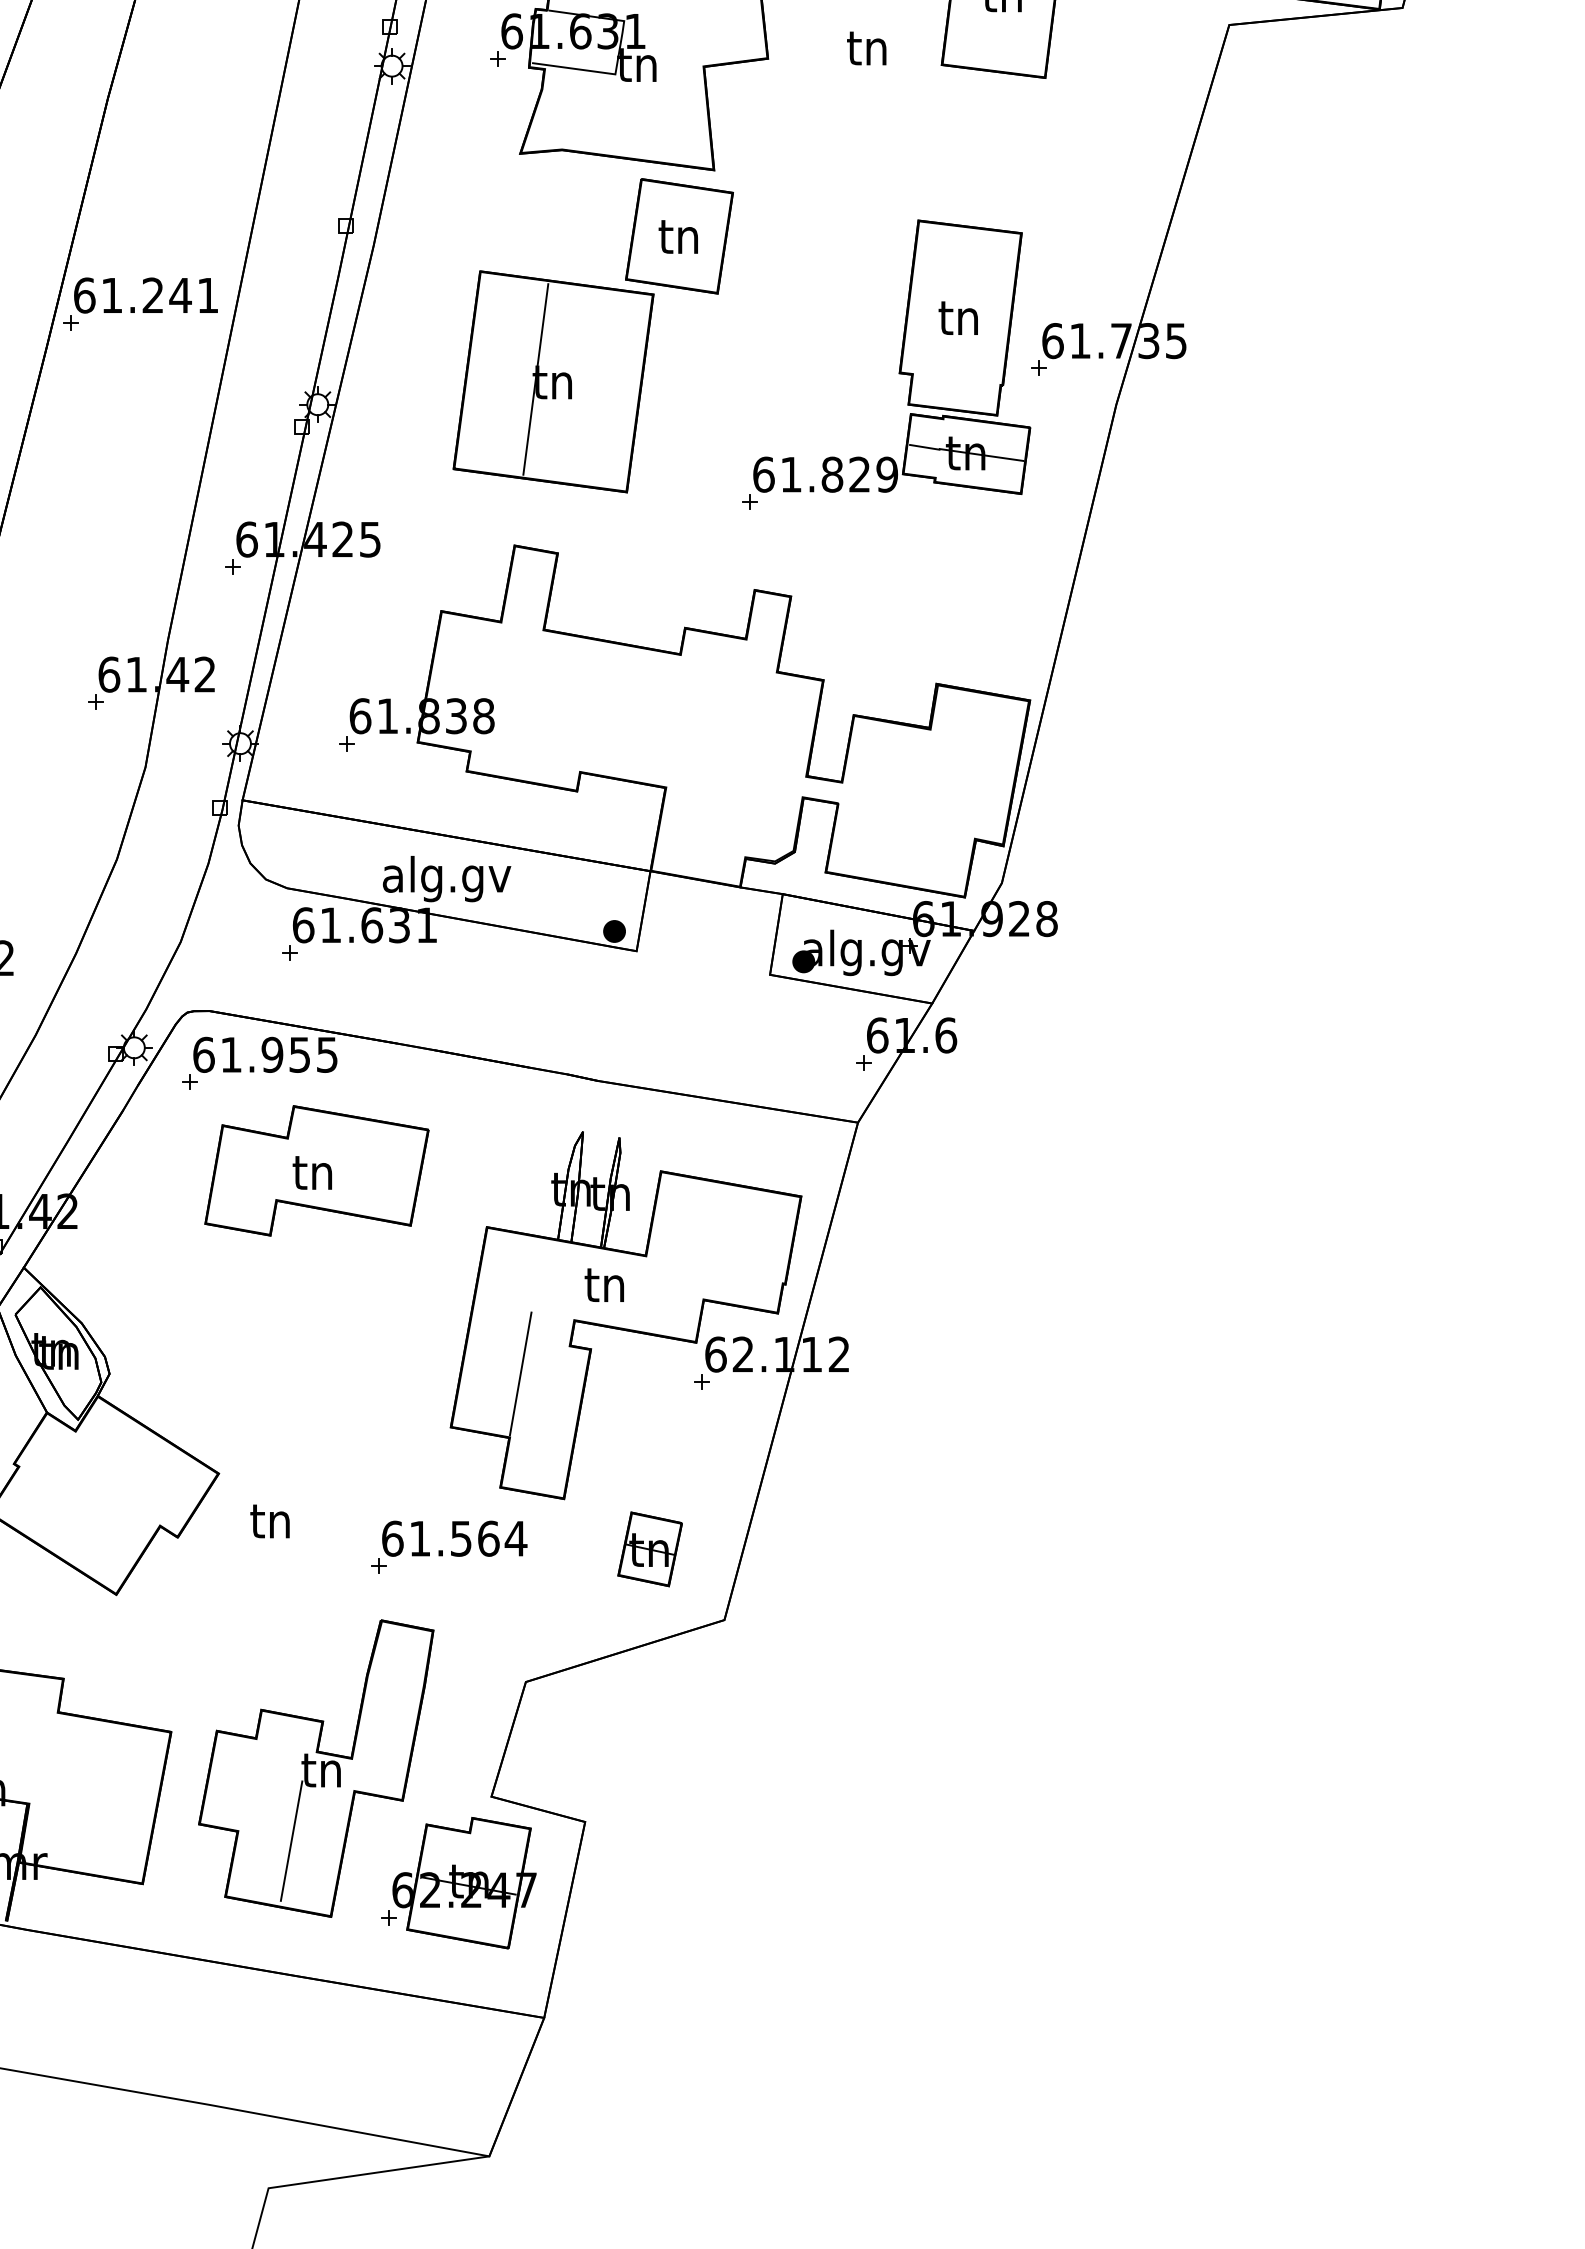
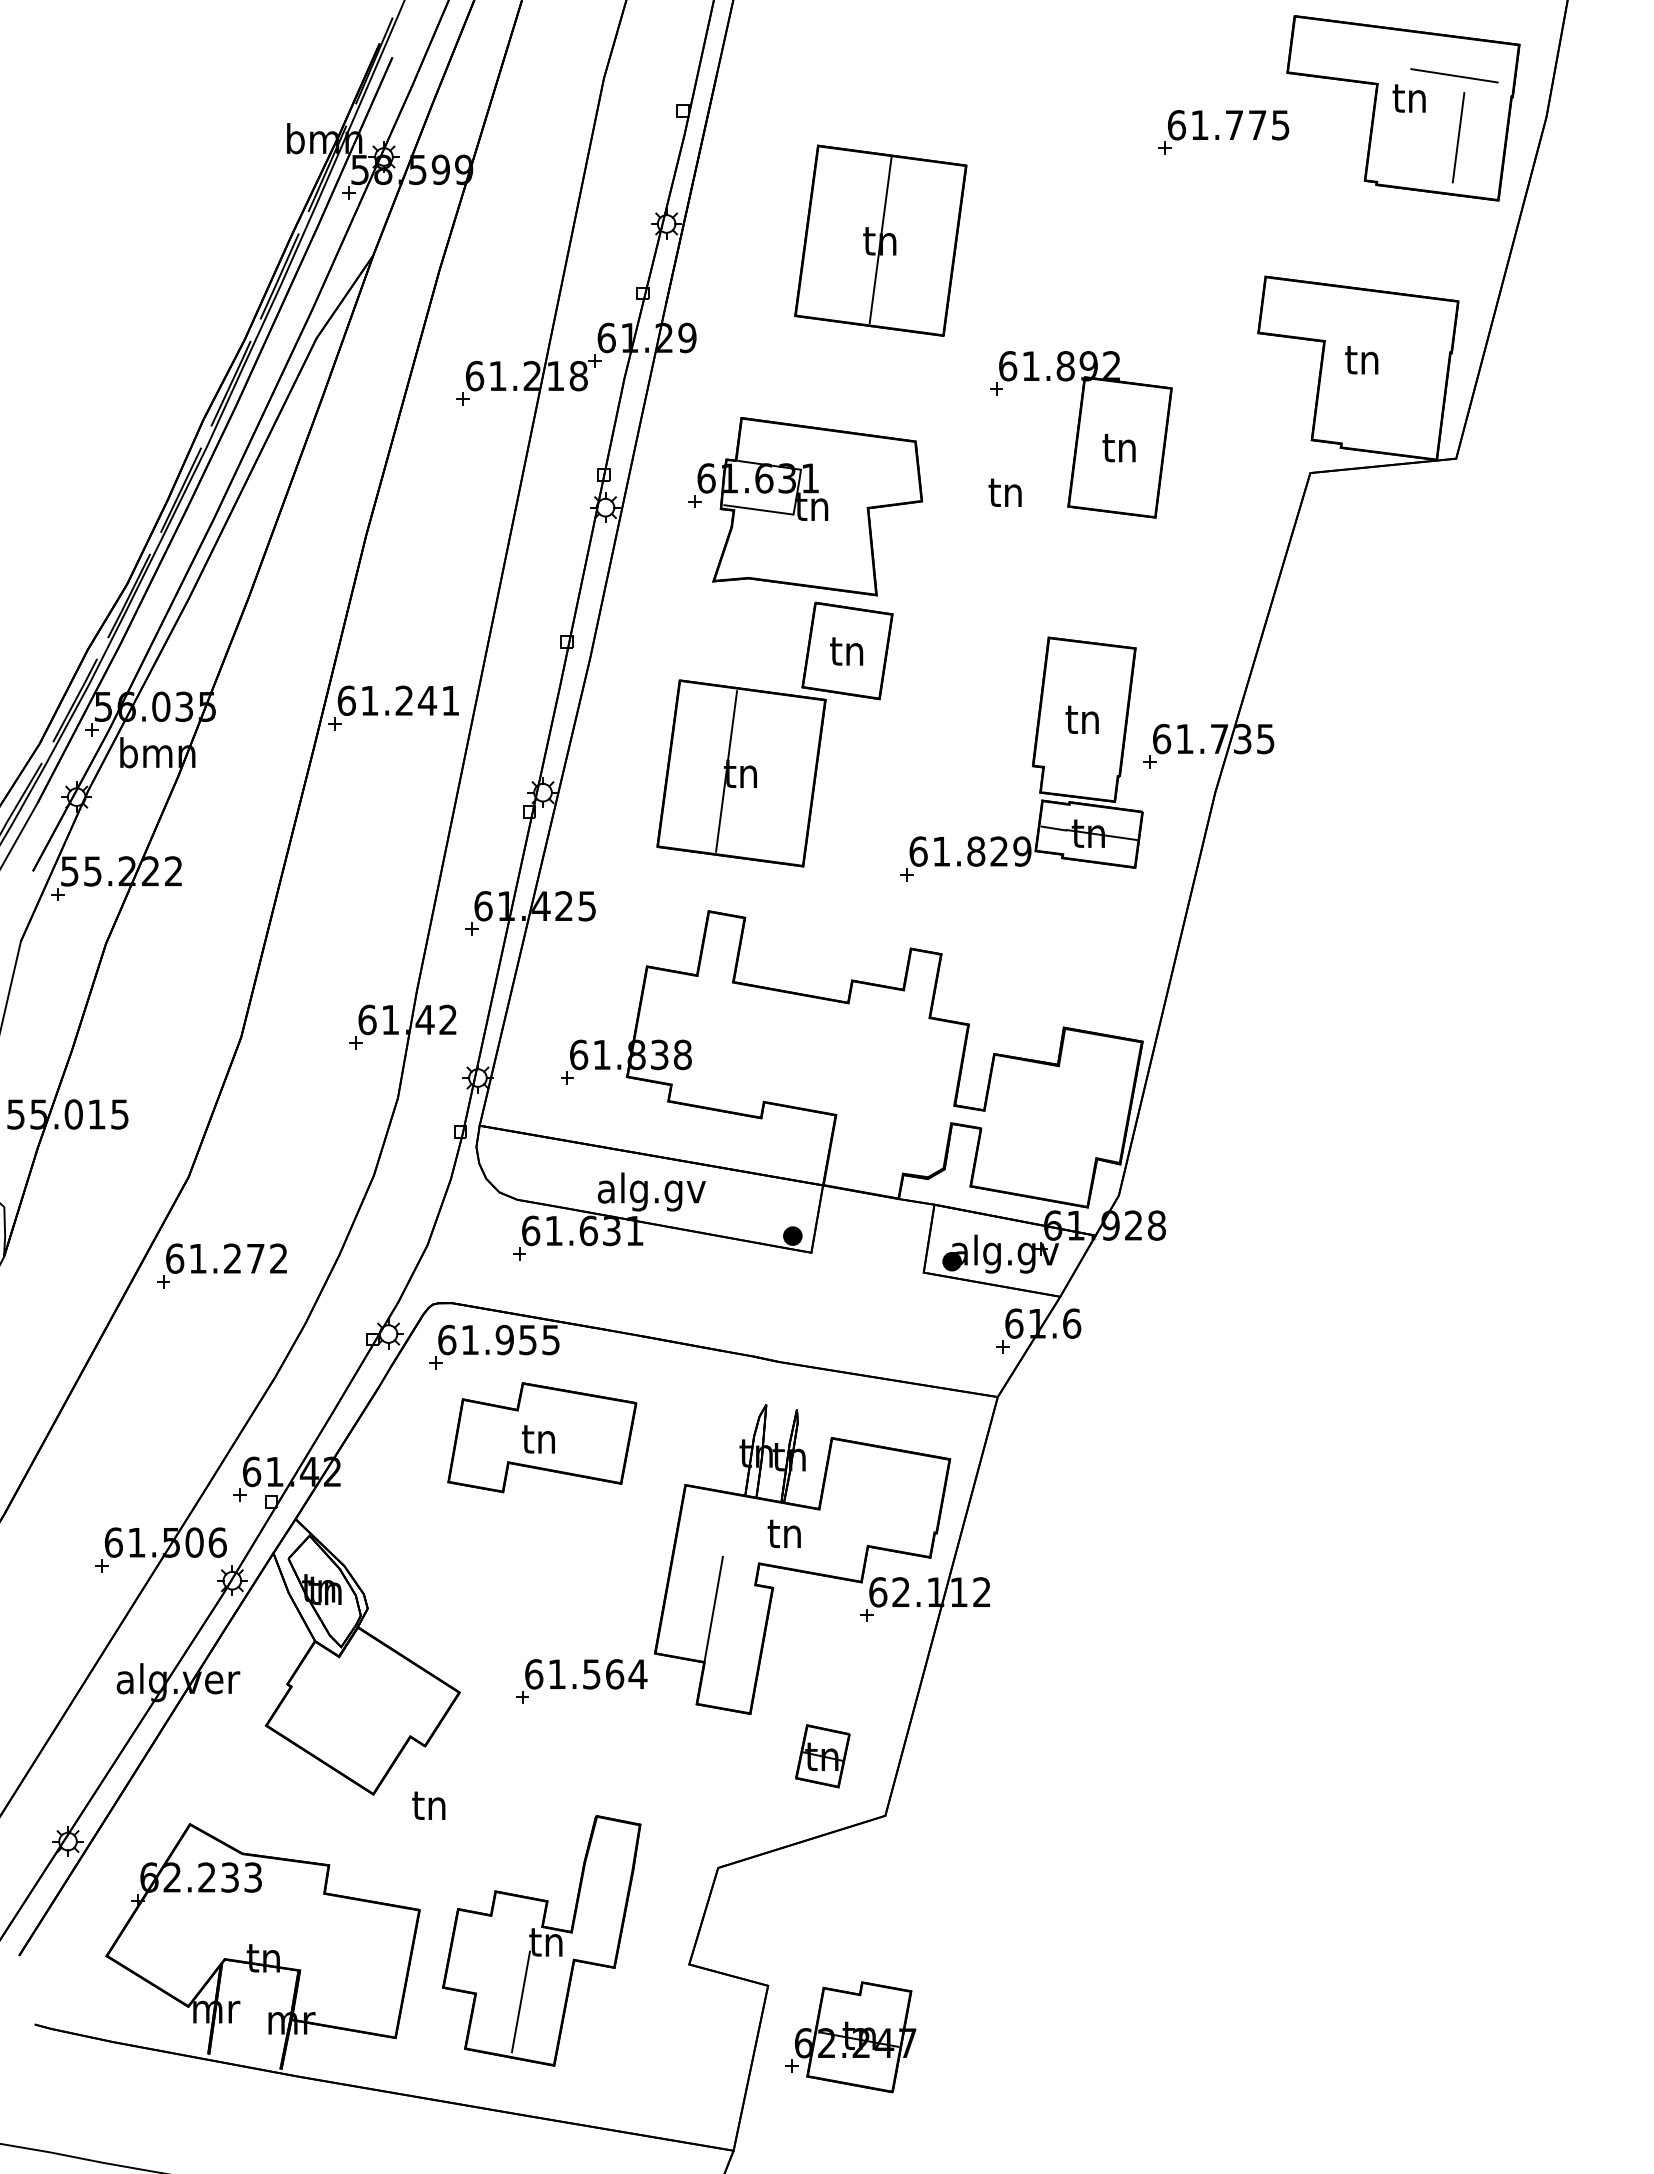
text: (269, 1521) -> (428, 1805), moved
part: (449, 1547) -> (581, 1681), moved
part: (458, 1883) -> (850, 2037), moved

